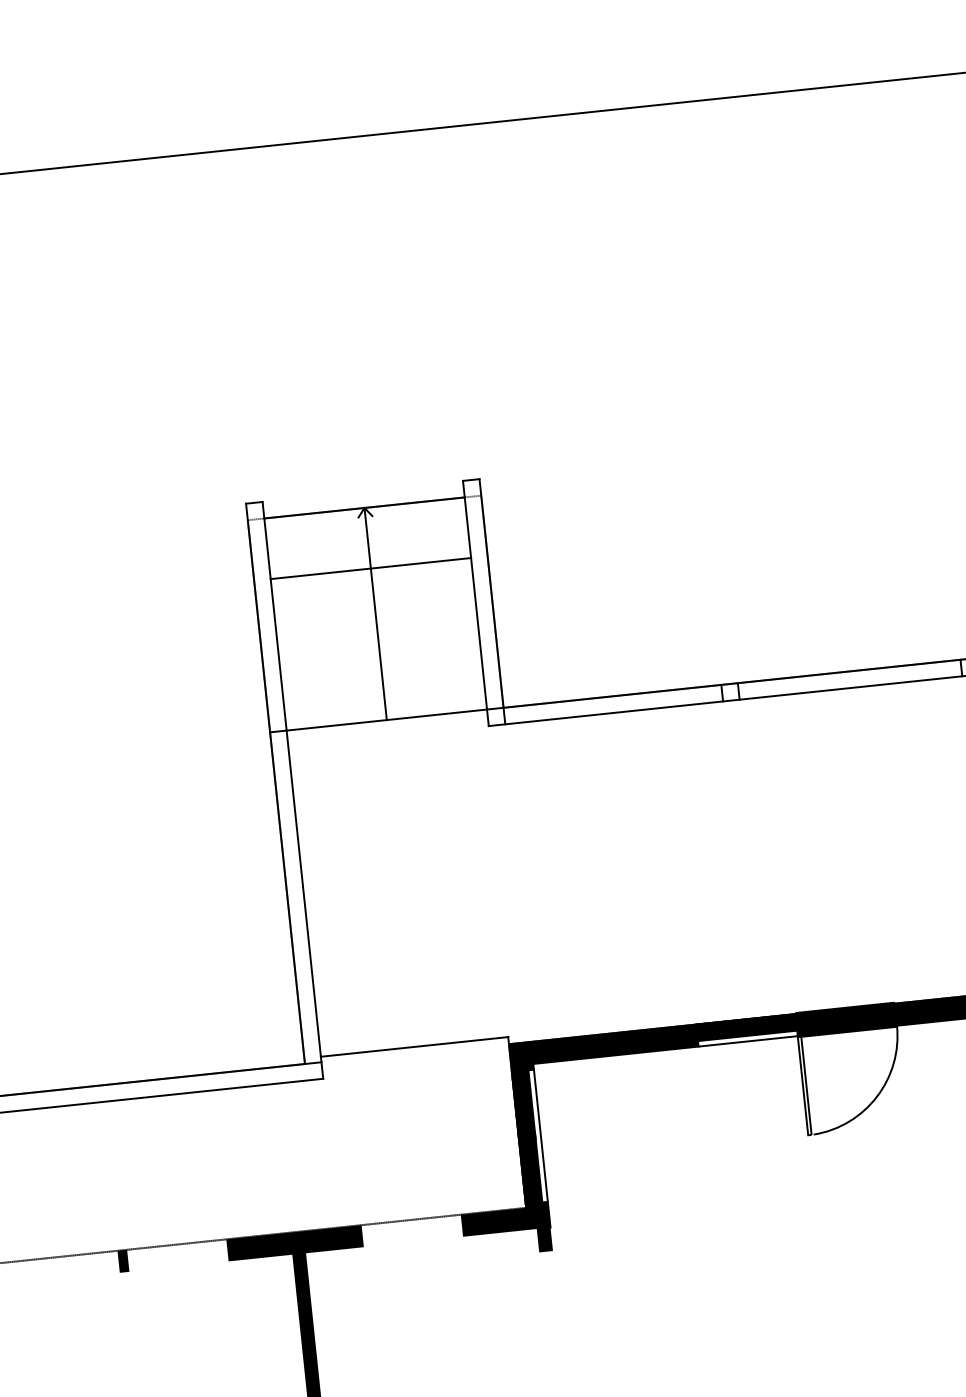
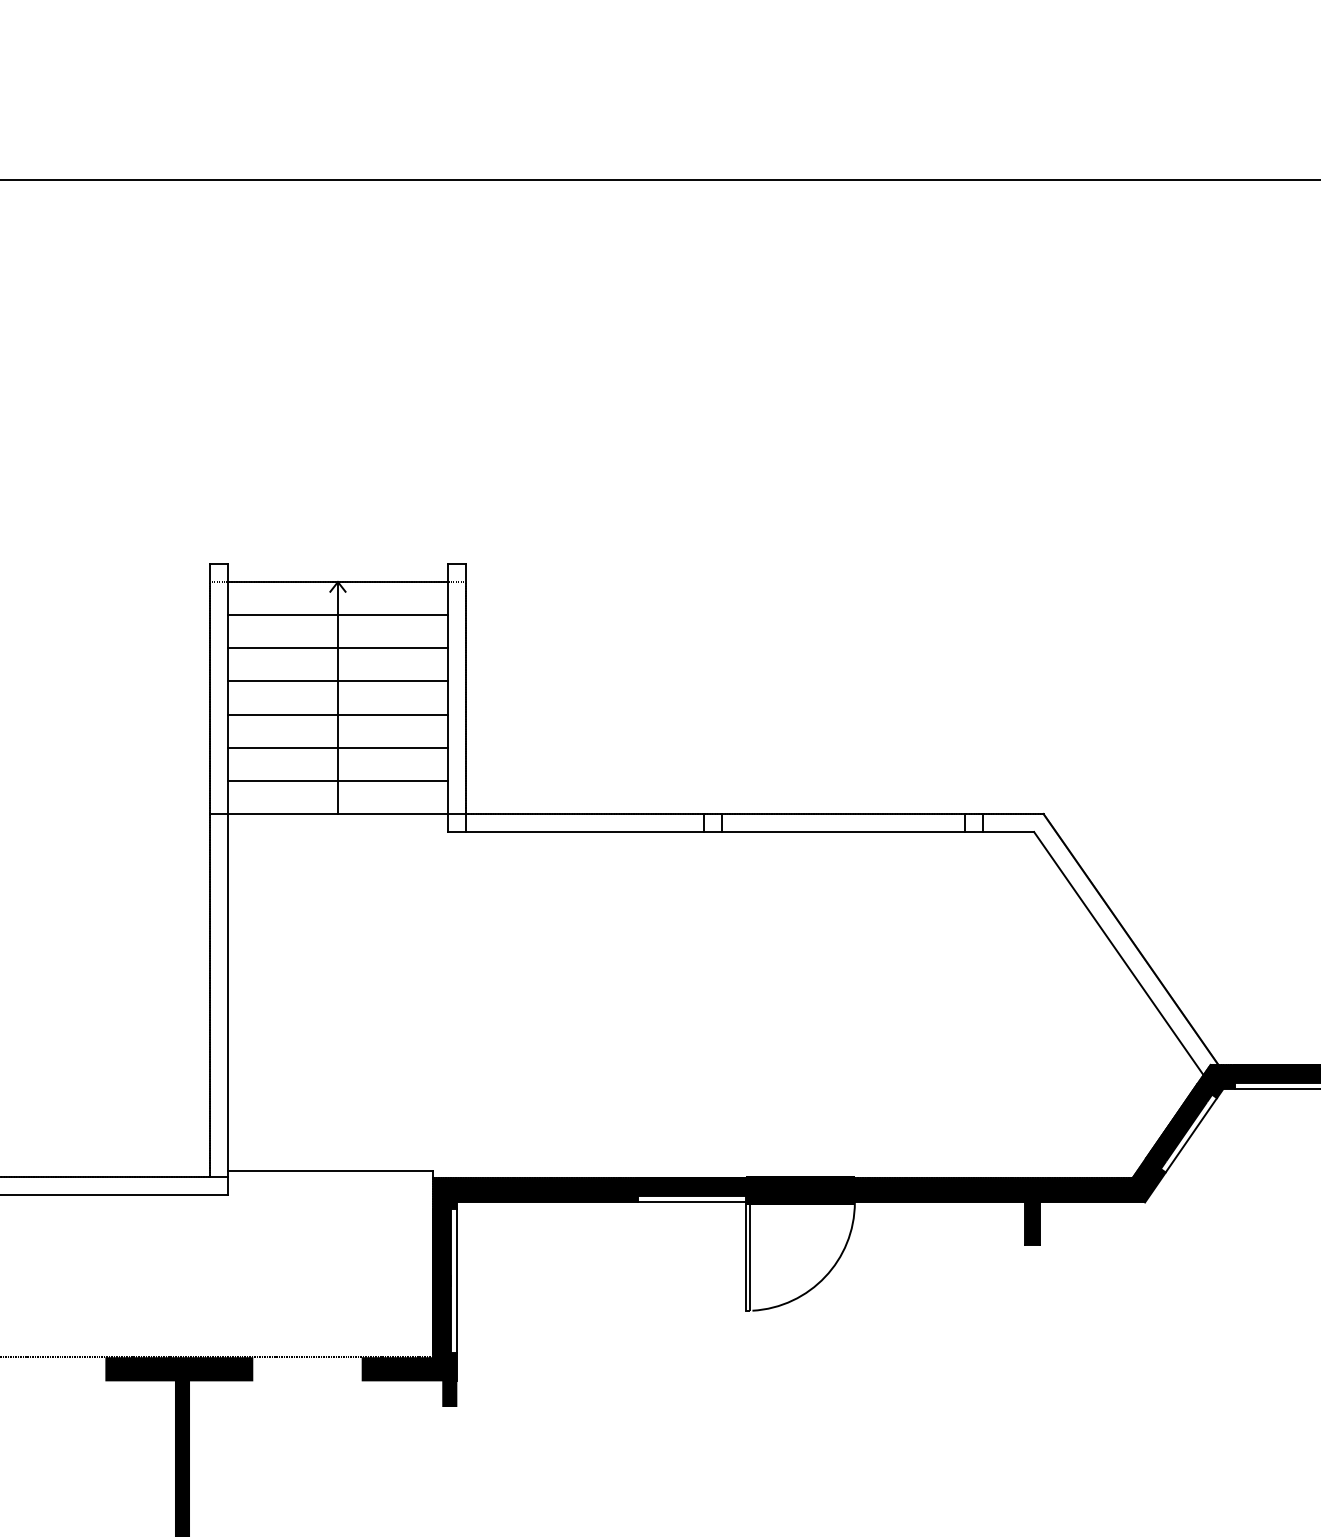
line: (367, 538) -> (337, 615), added
line: (373, 598) -> (337, 681), added
line: (376, 629) -> (337, 714), added
line: (380, 659) -> (337, 747), added
line: (383, 689) -> (337, 780), added

